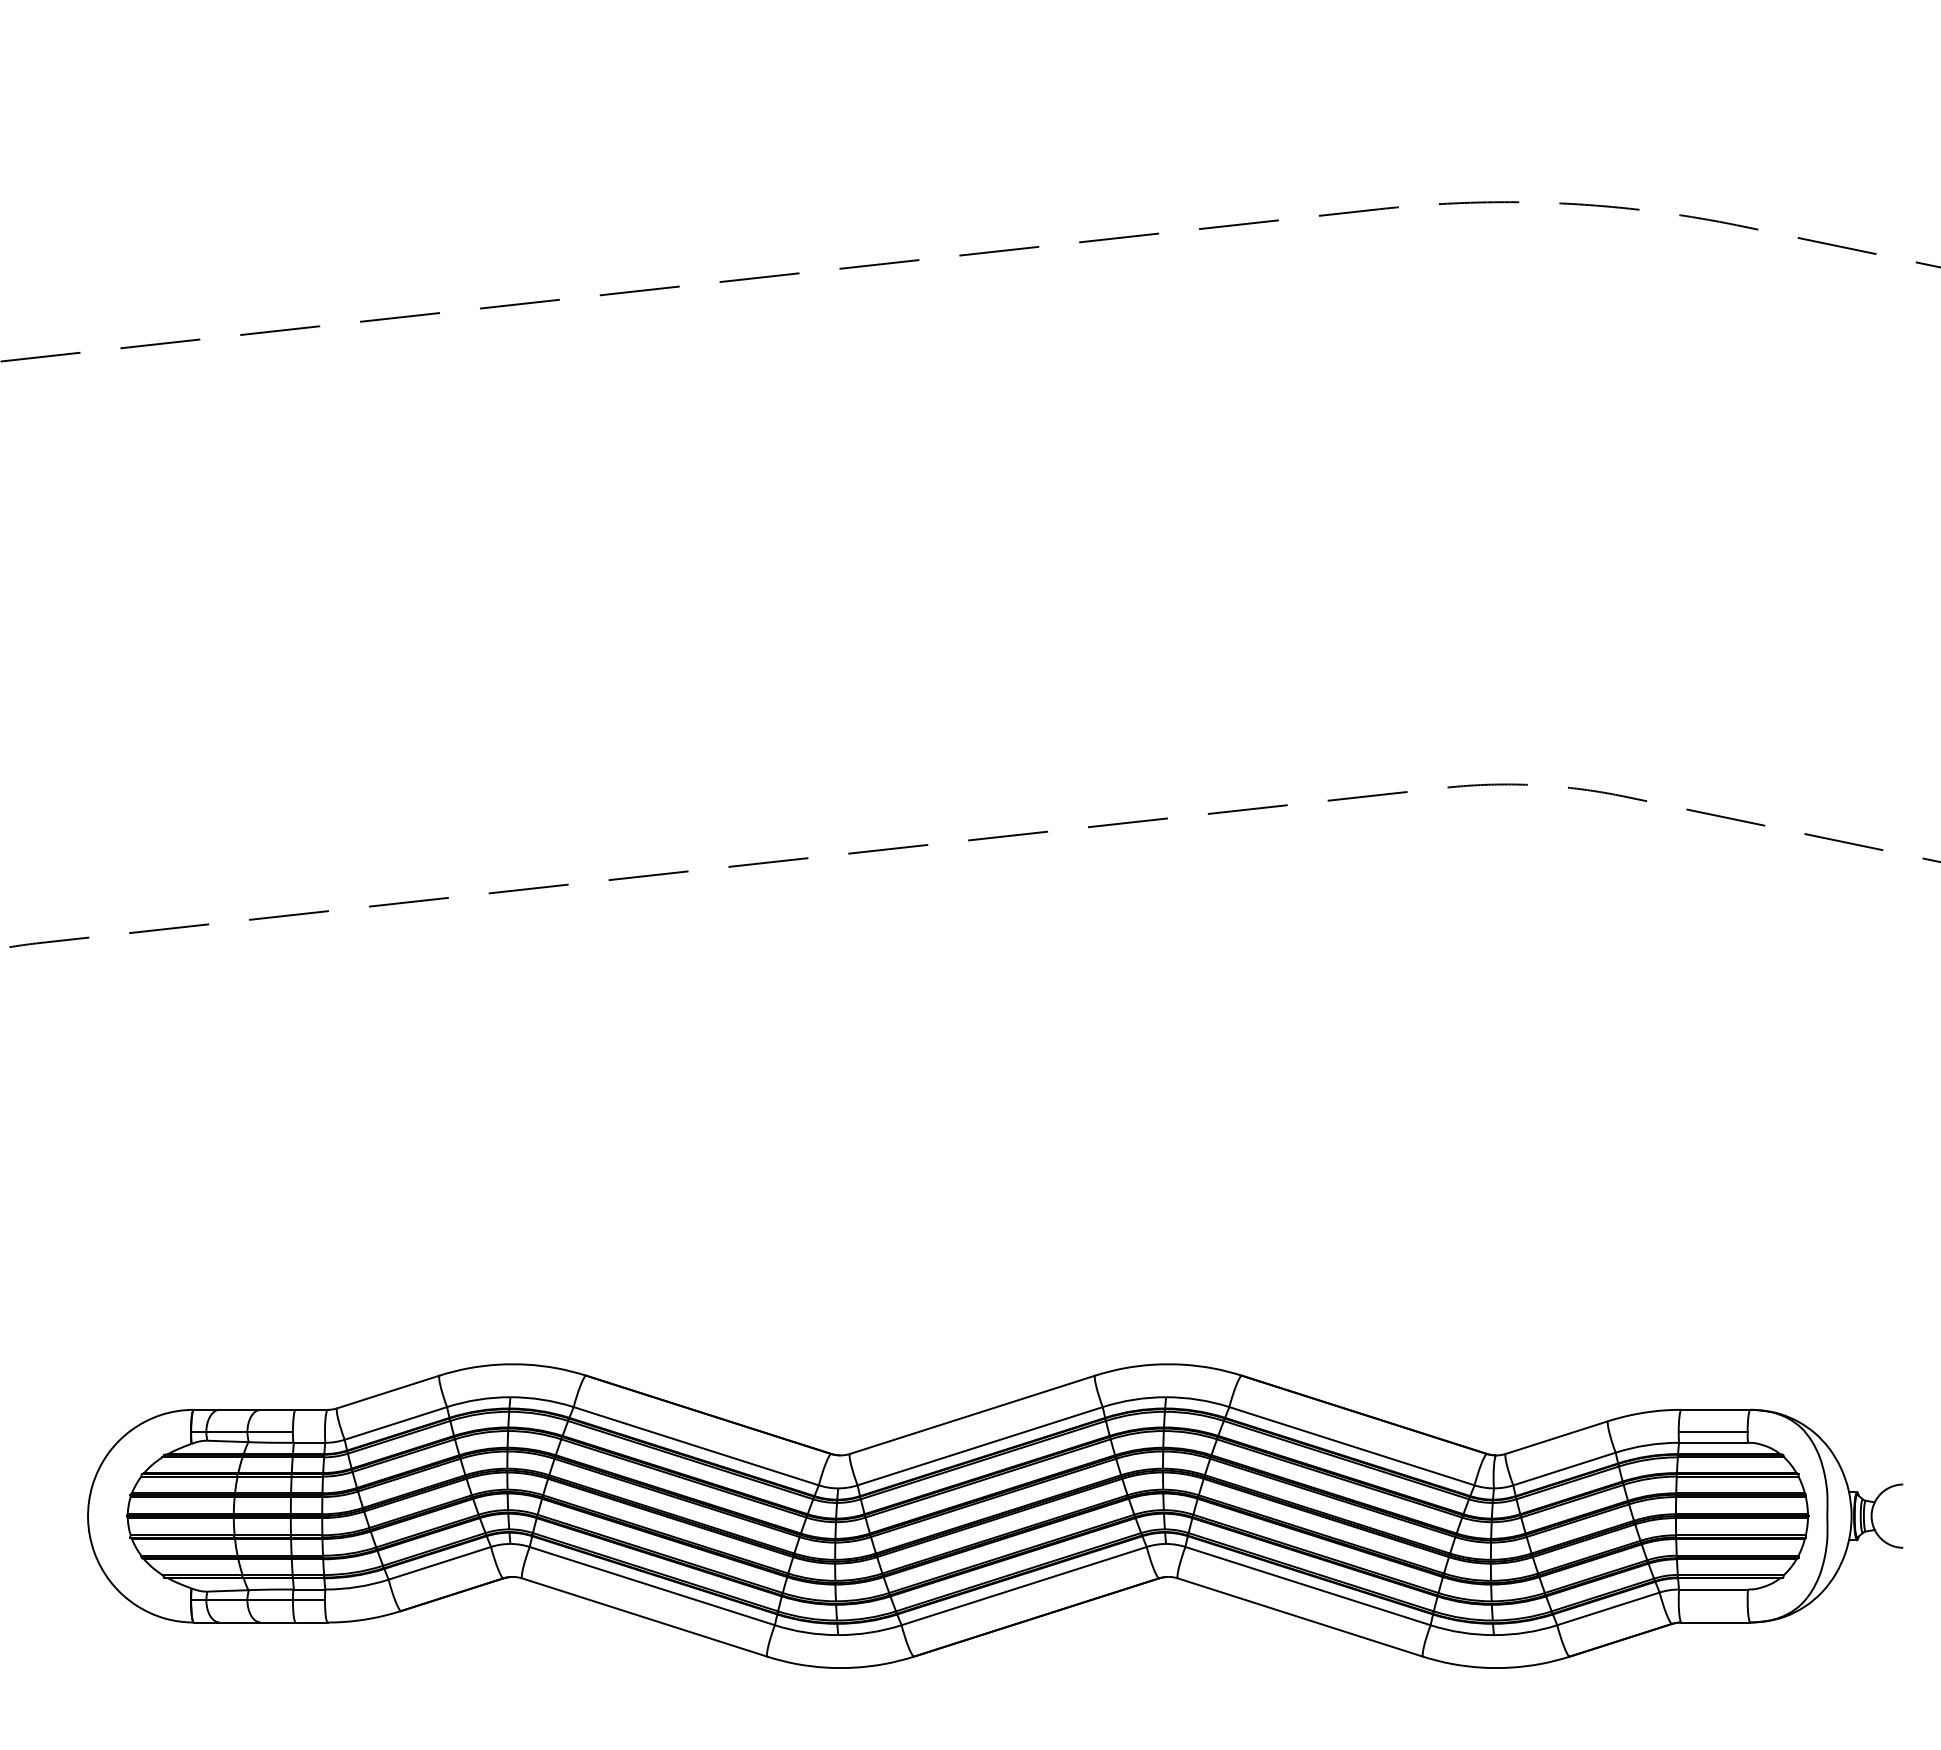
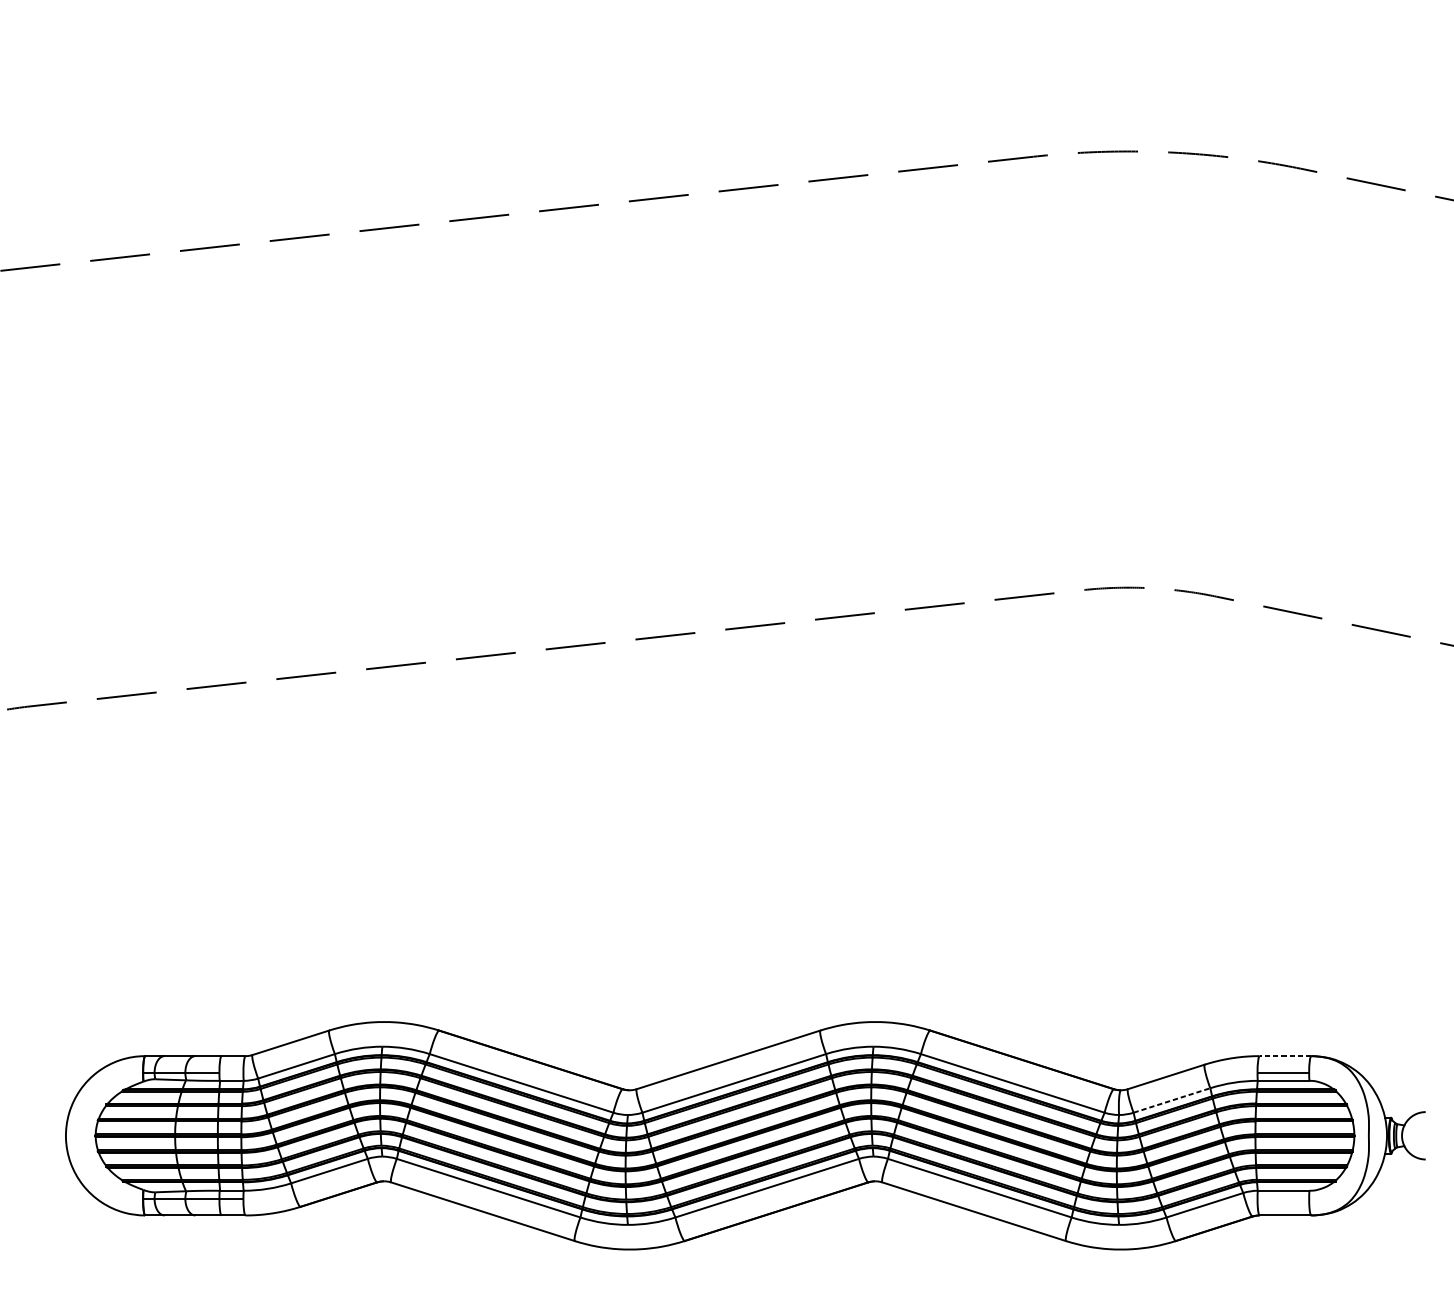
line: (1715, 1409) -> (1285, 1055), solid -> dashed
line: (1564, 1469) -> (1171, 1100), solid -> dashed

